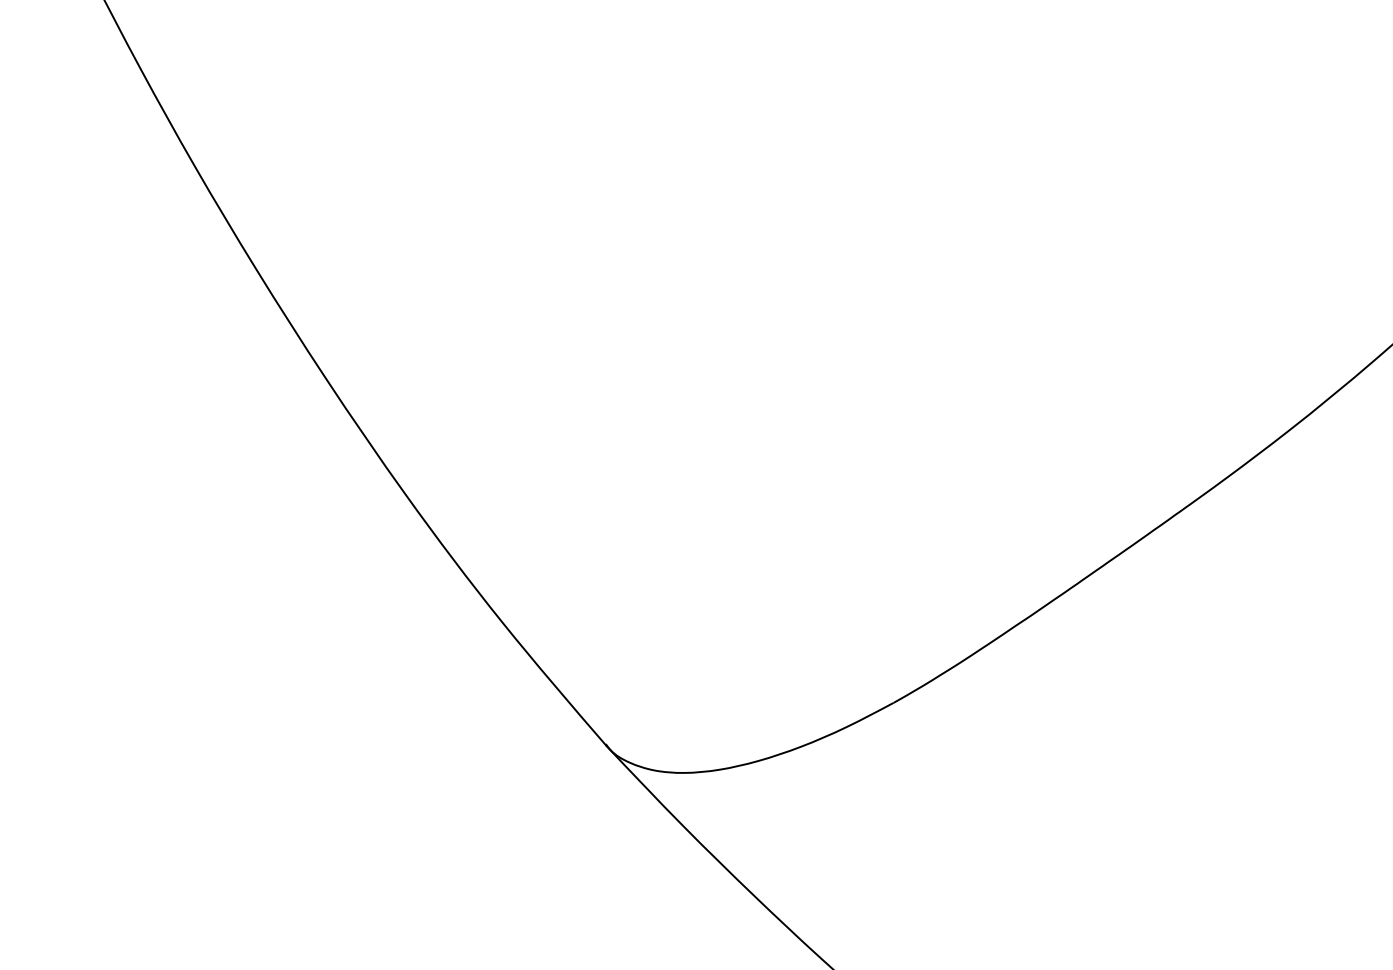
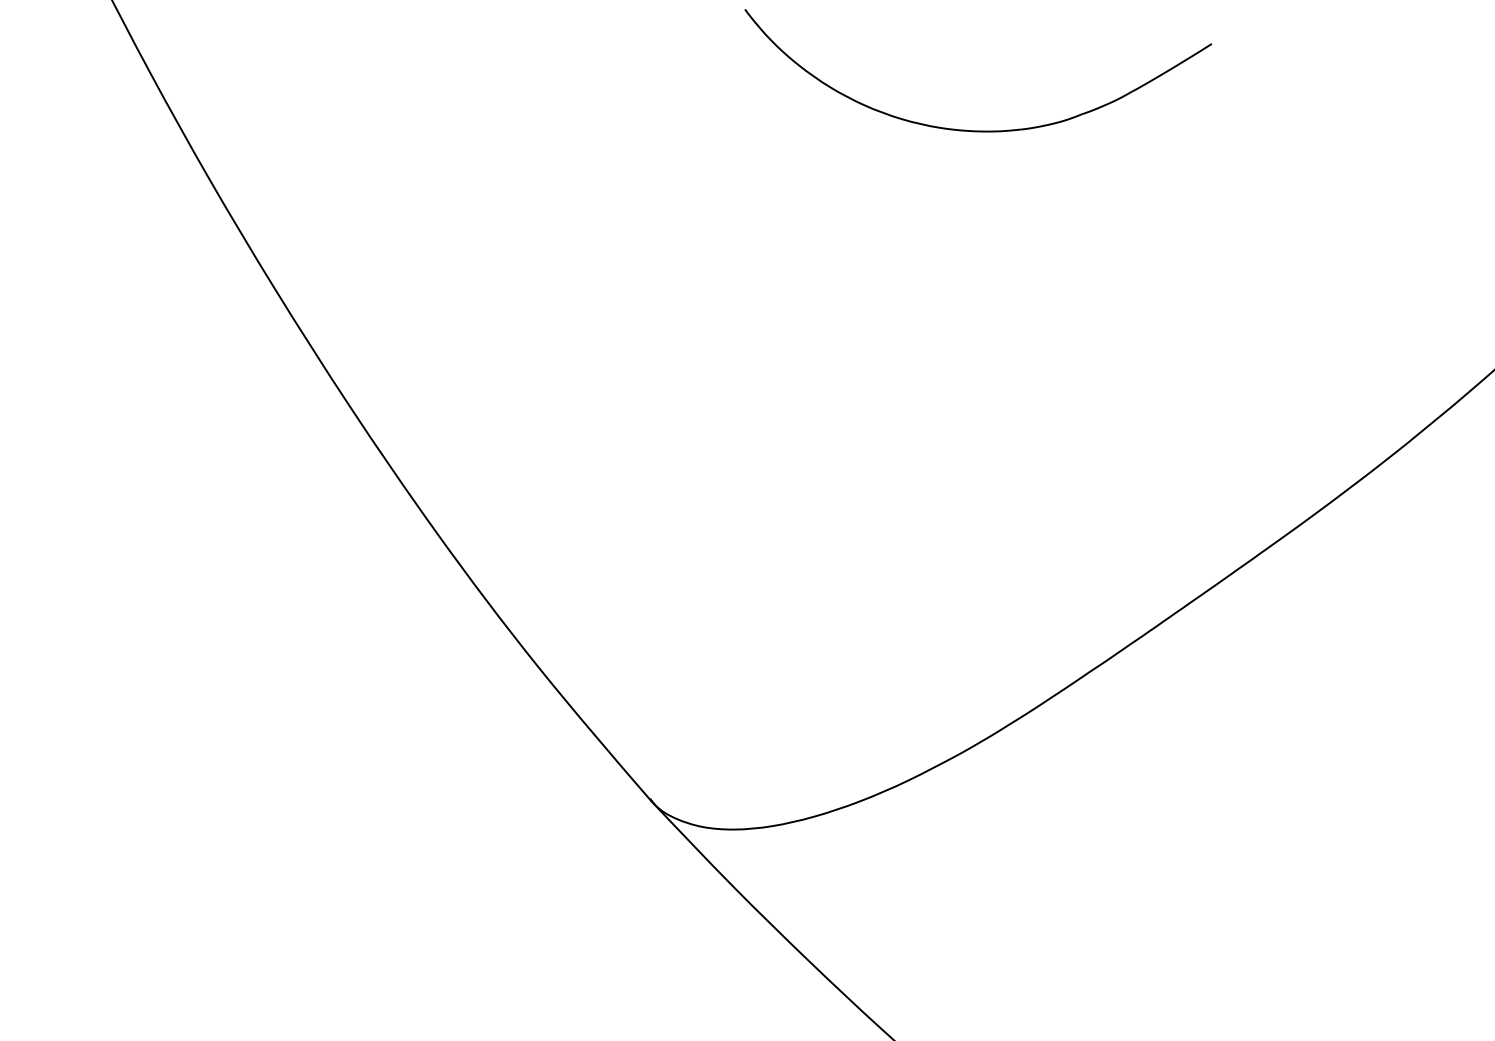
part: (911, 121) -> (978, 130), added

